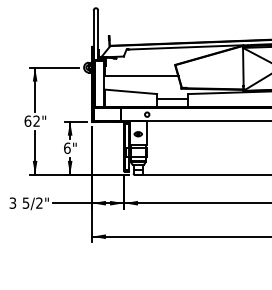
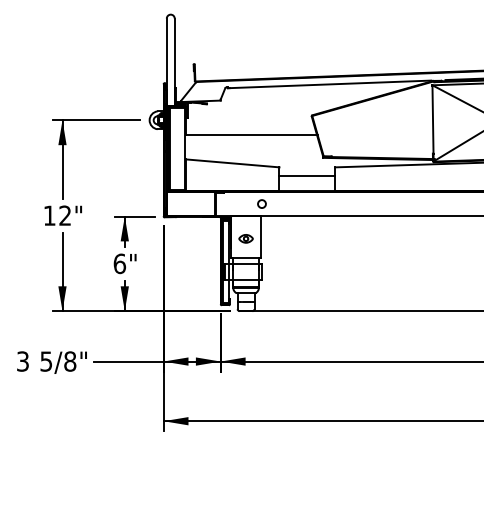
text: (27, 120) -> (48, 214), 62" -> 12"
text: (39, 202) -> (70, 360), 5/2" -> 5/8"

